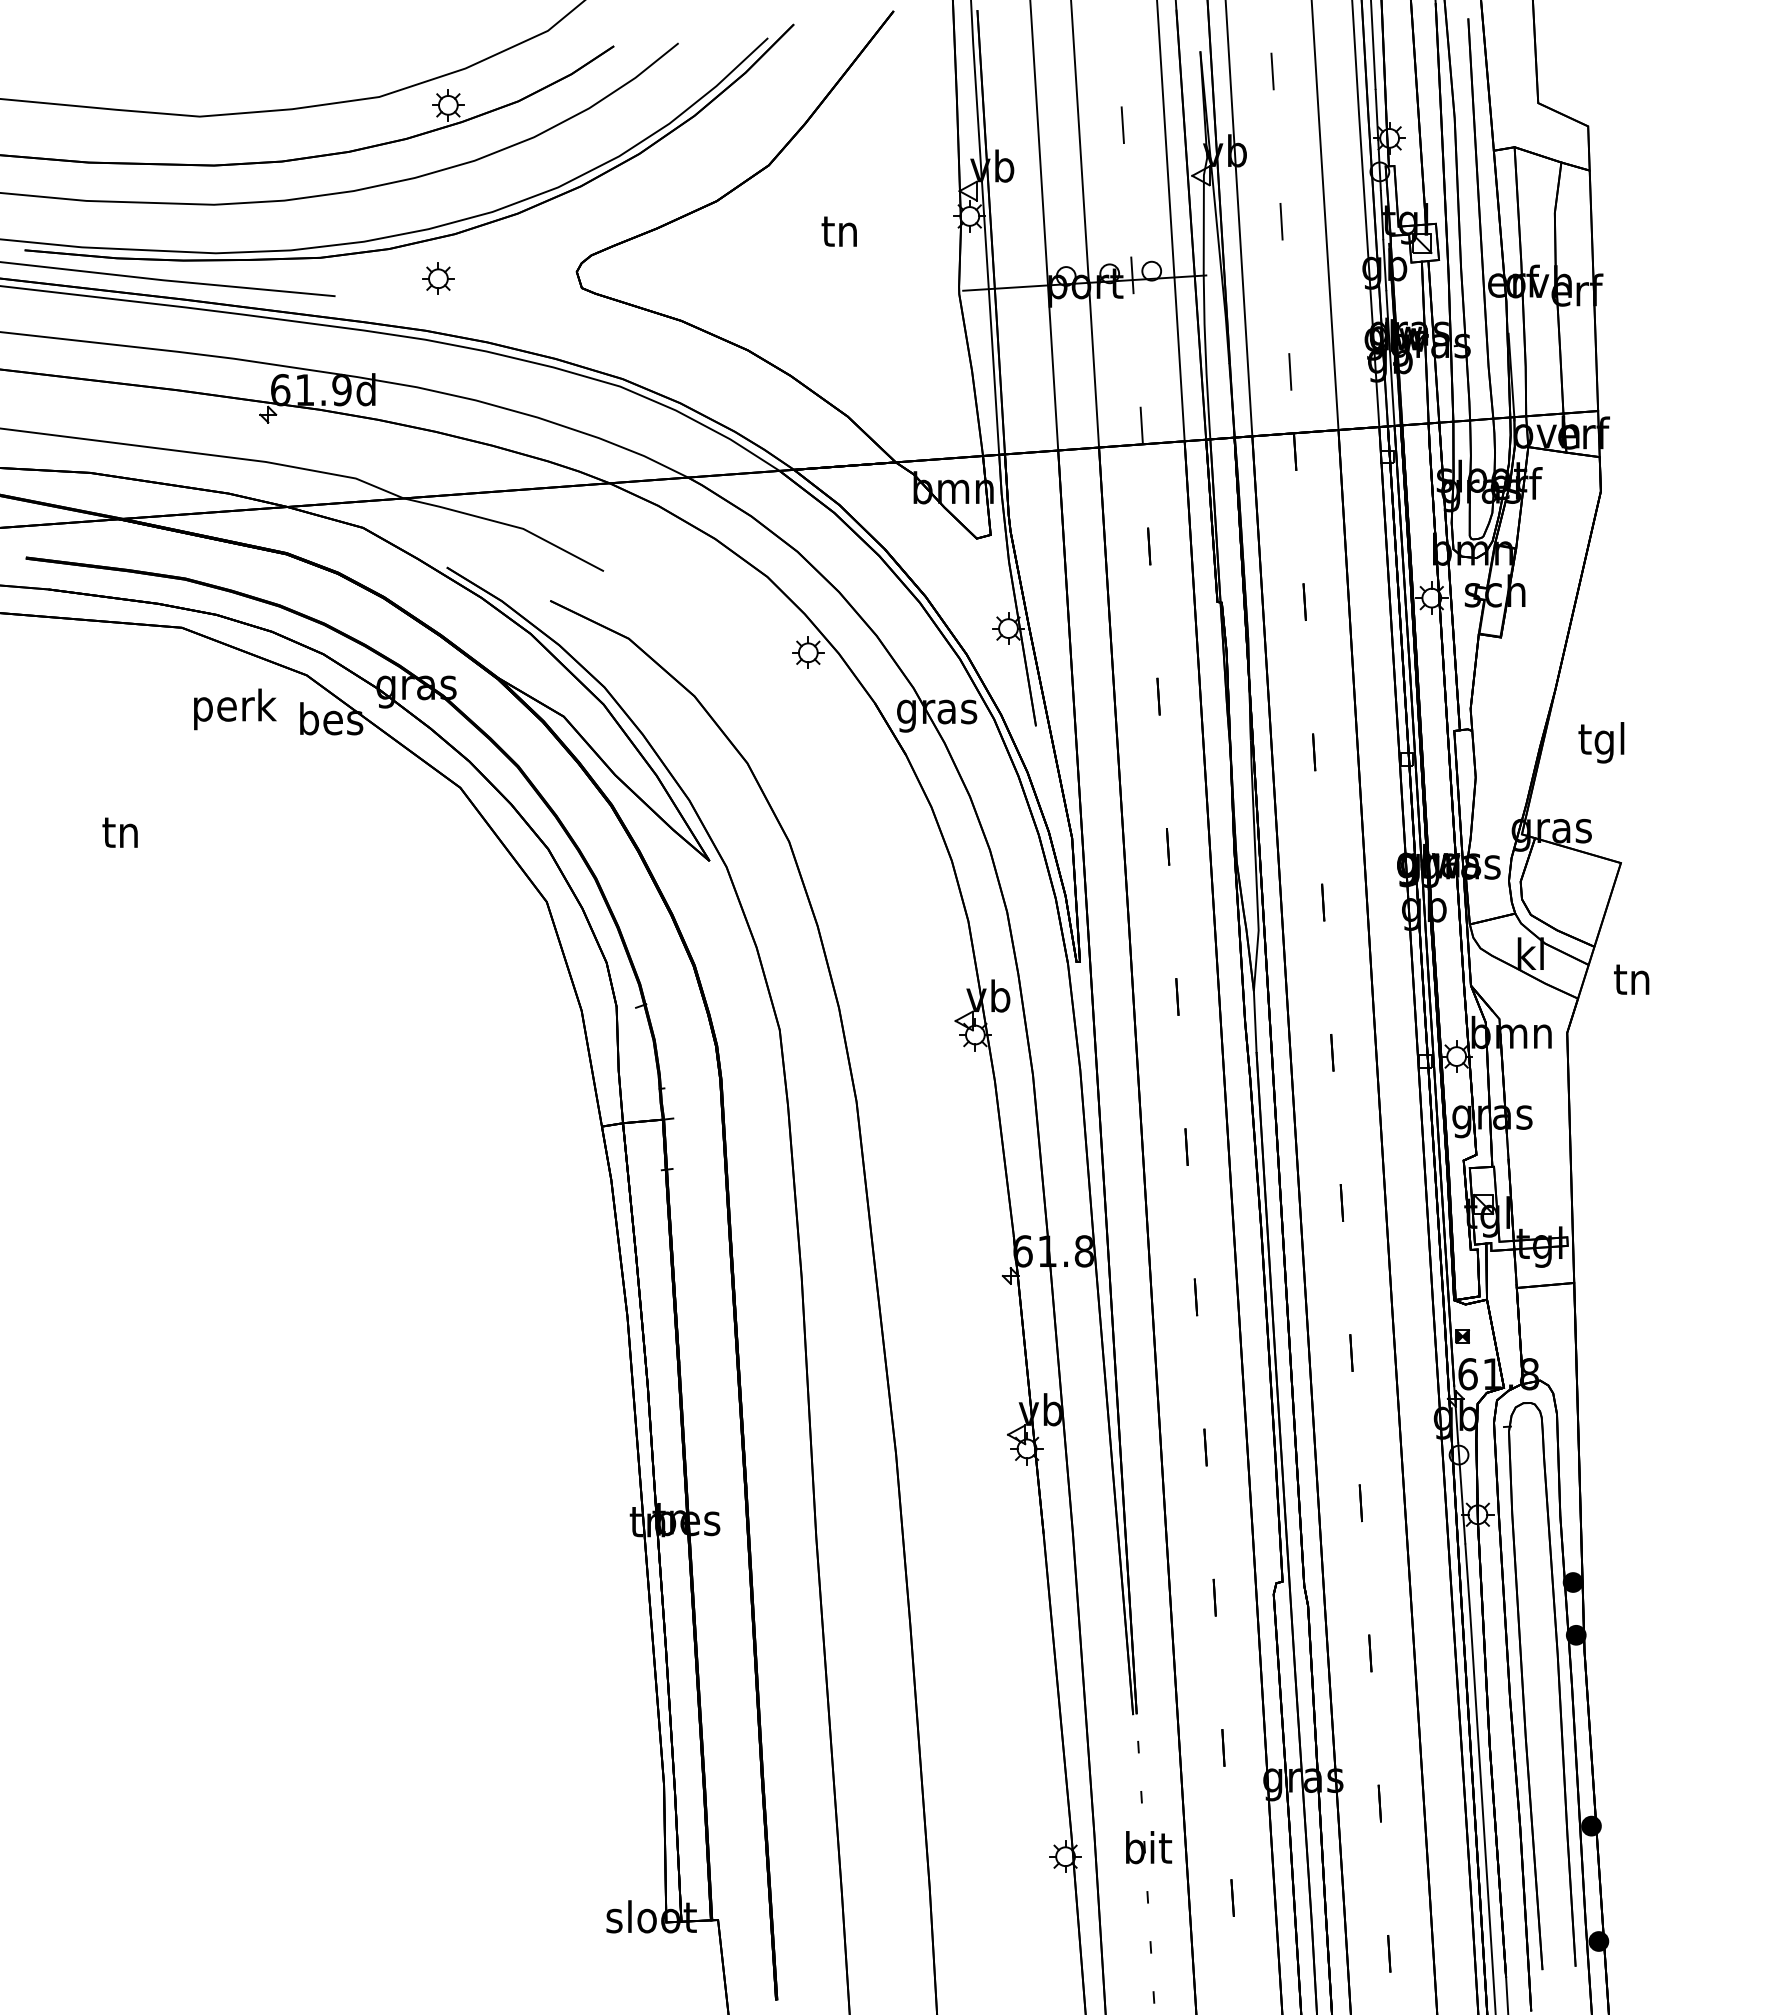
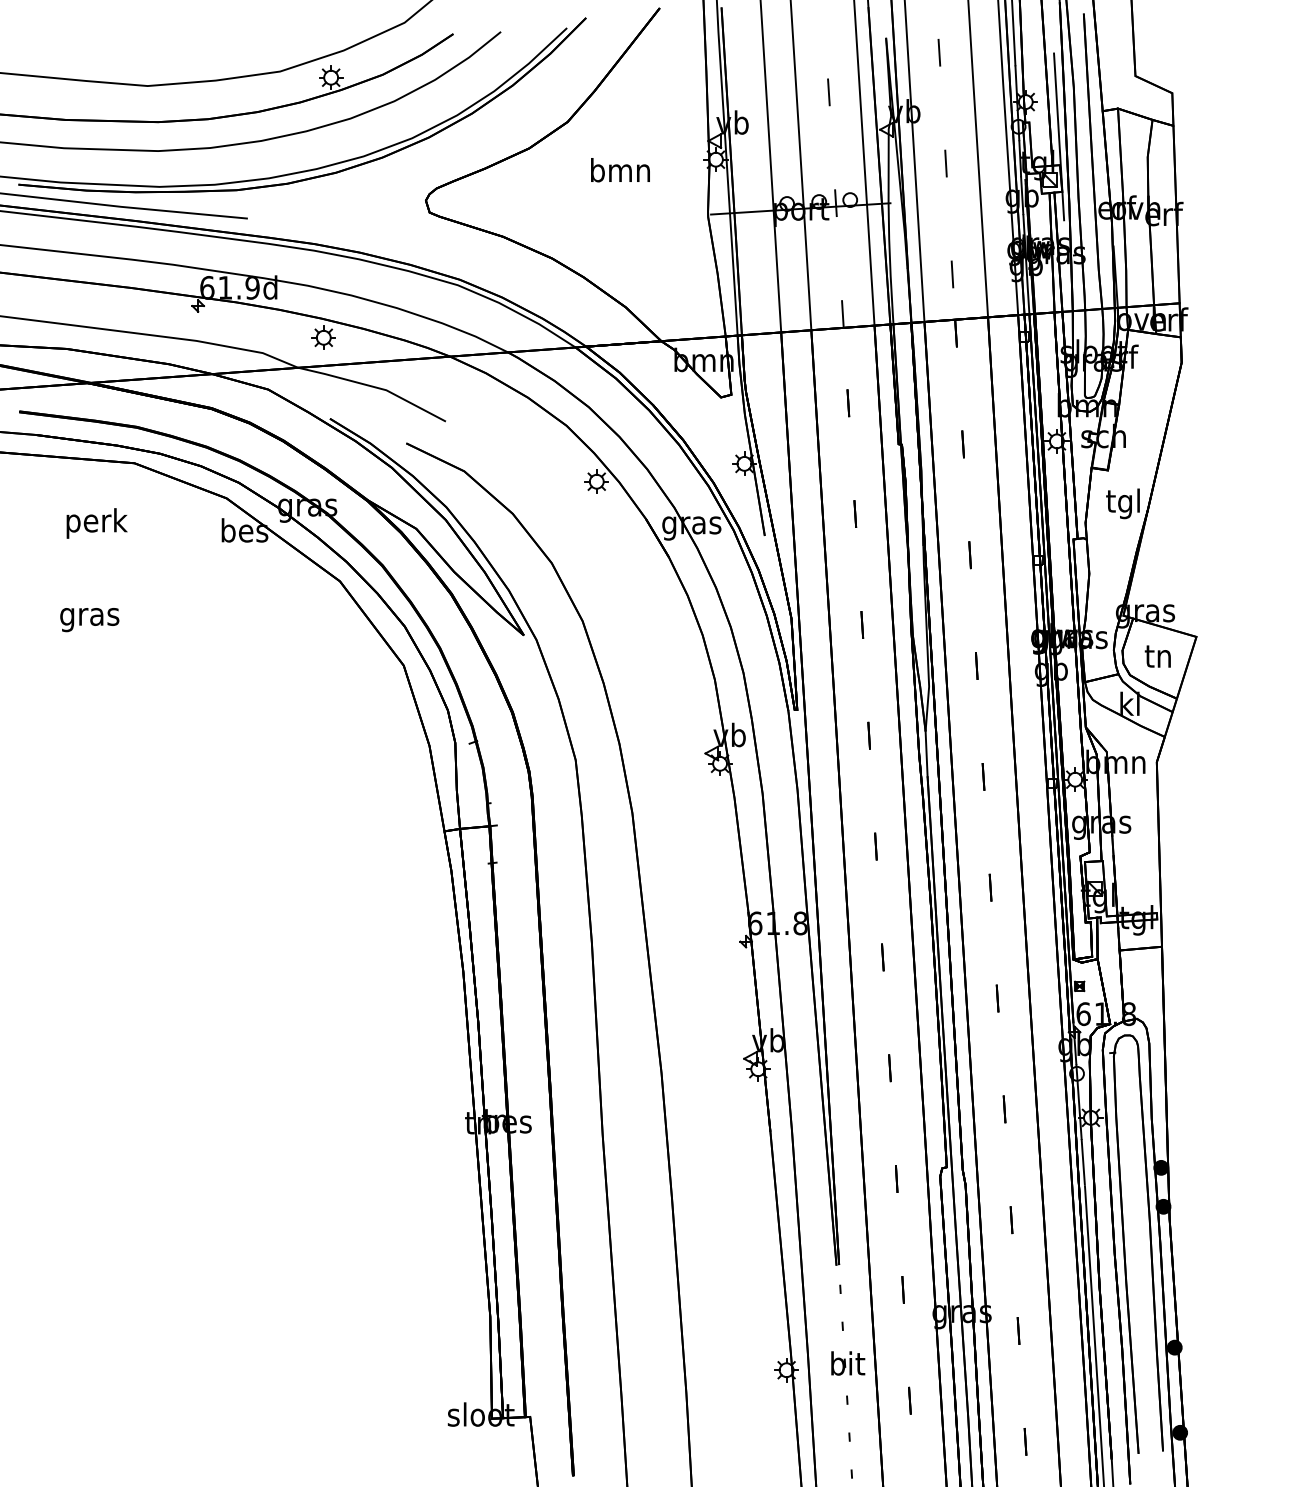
line: (1434, 185) -> (1058, 136), added
text: (840, 230) -> (620, 170), tn -> bmn
part: (438, 278) -> (323, 337), moved
text: (235, 709) -> (97, 523), moved
text: (1601, 742) -> (1123, 503), moved
text: (121, 836) -> (89, 617), tn -> gras
text: (1631, 979) -> (1157, 656), moved

